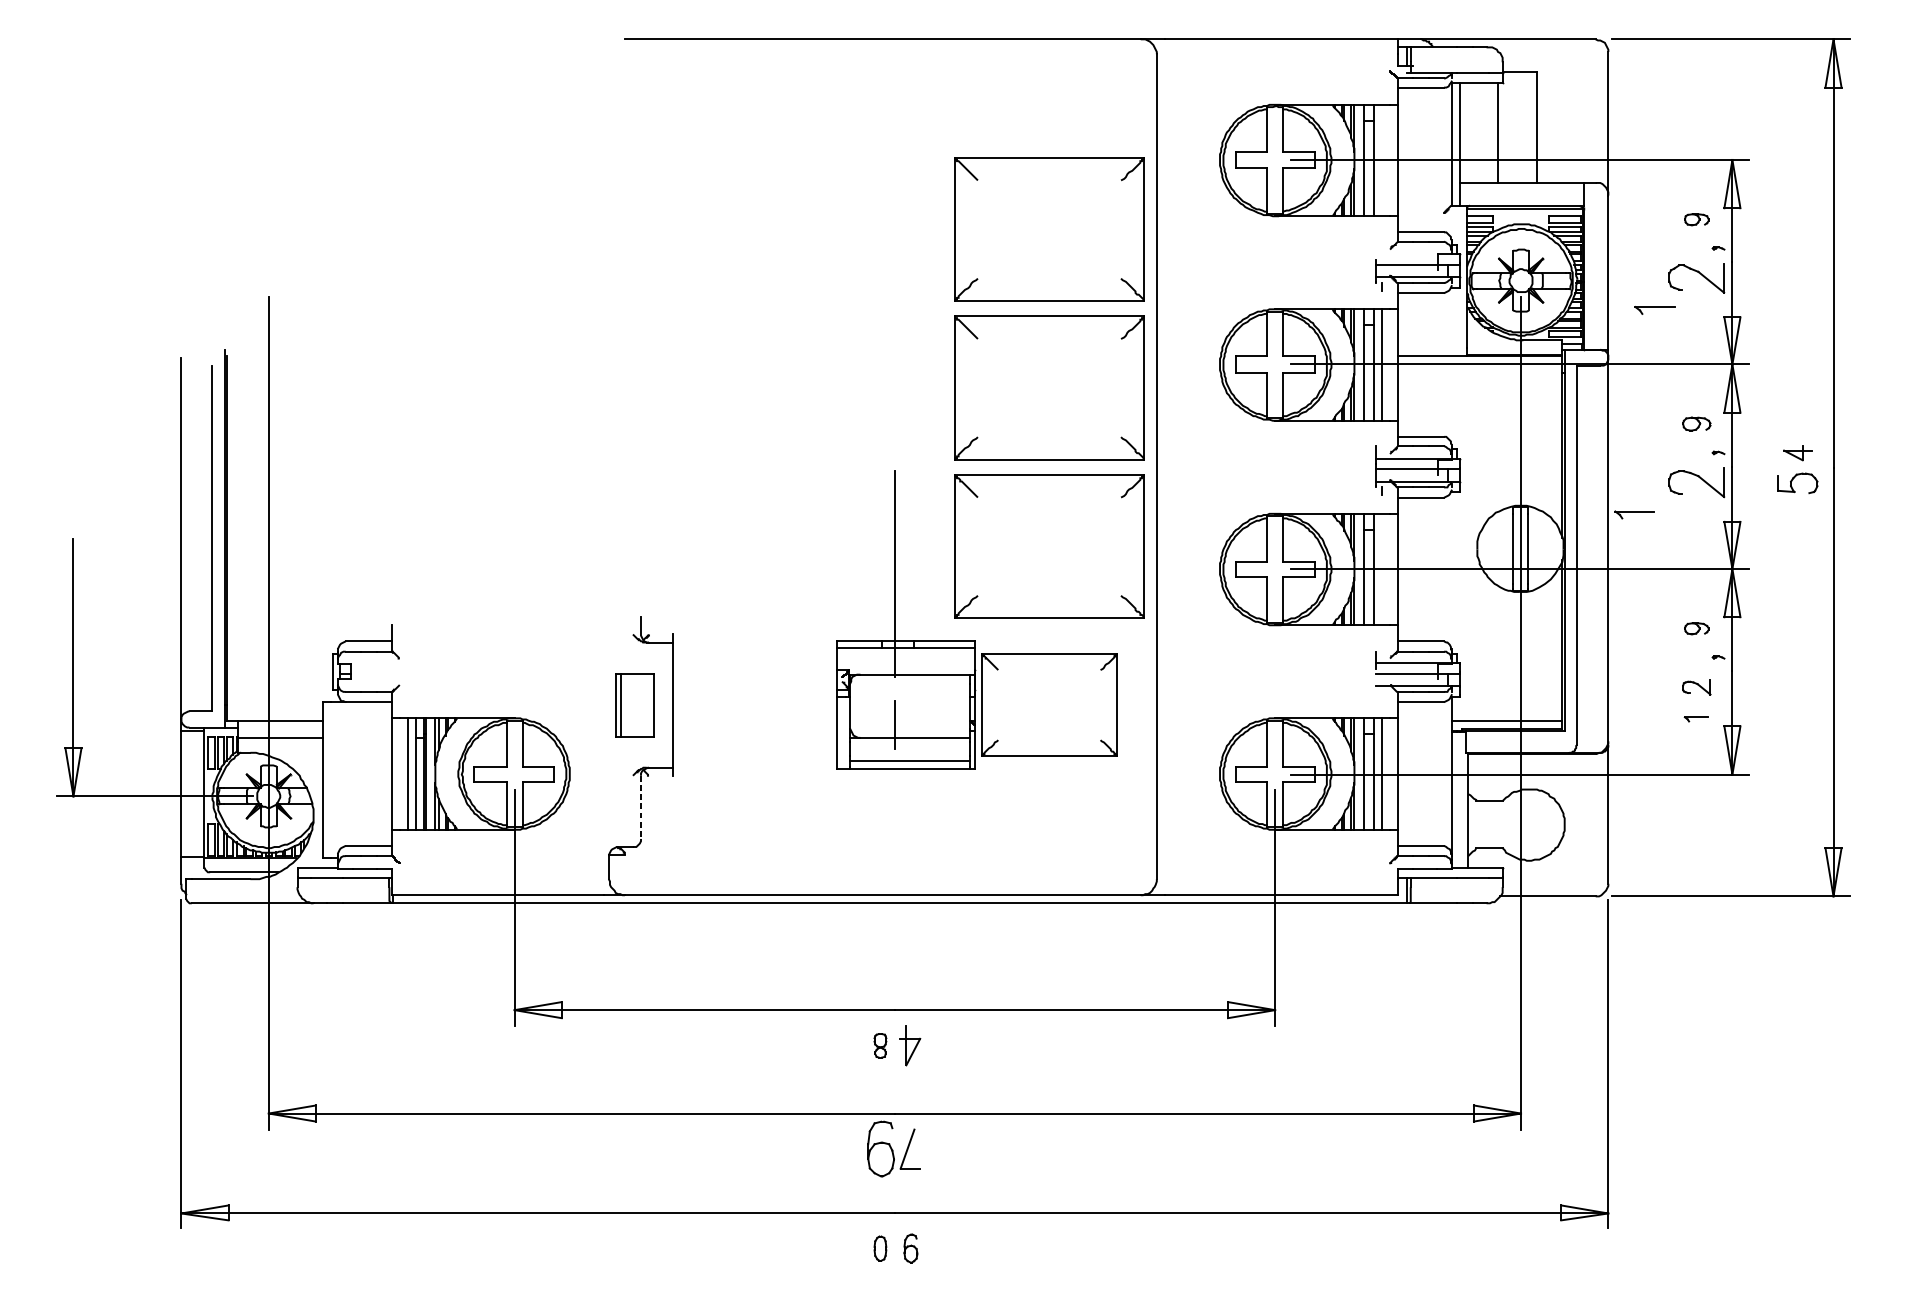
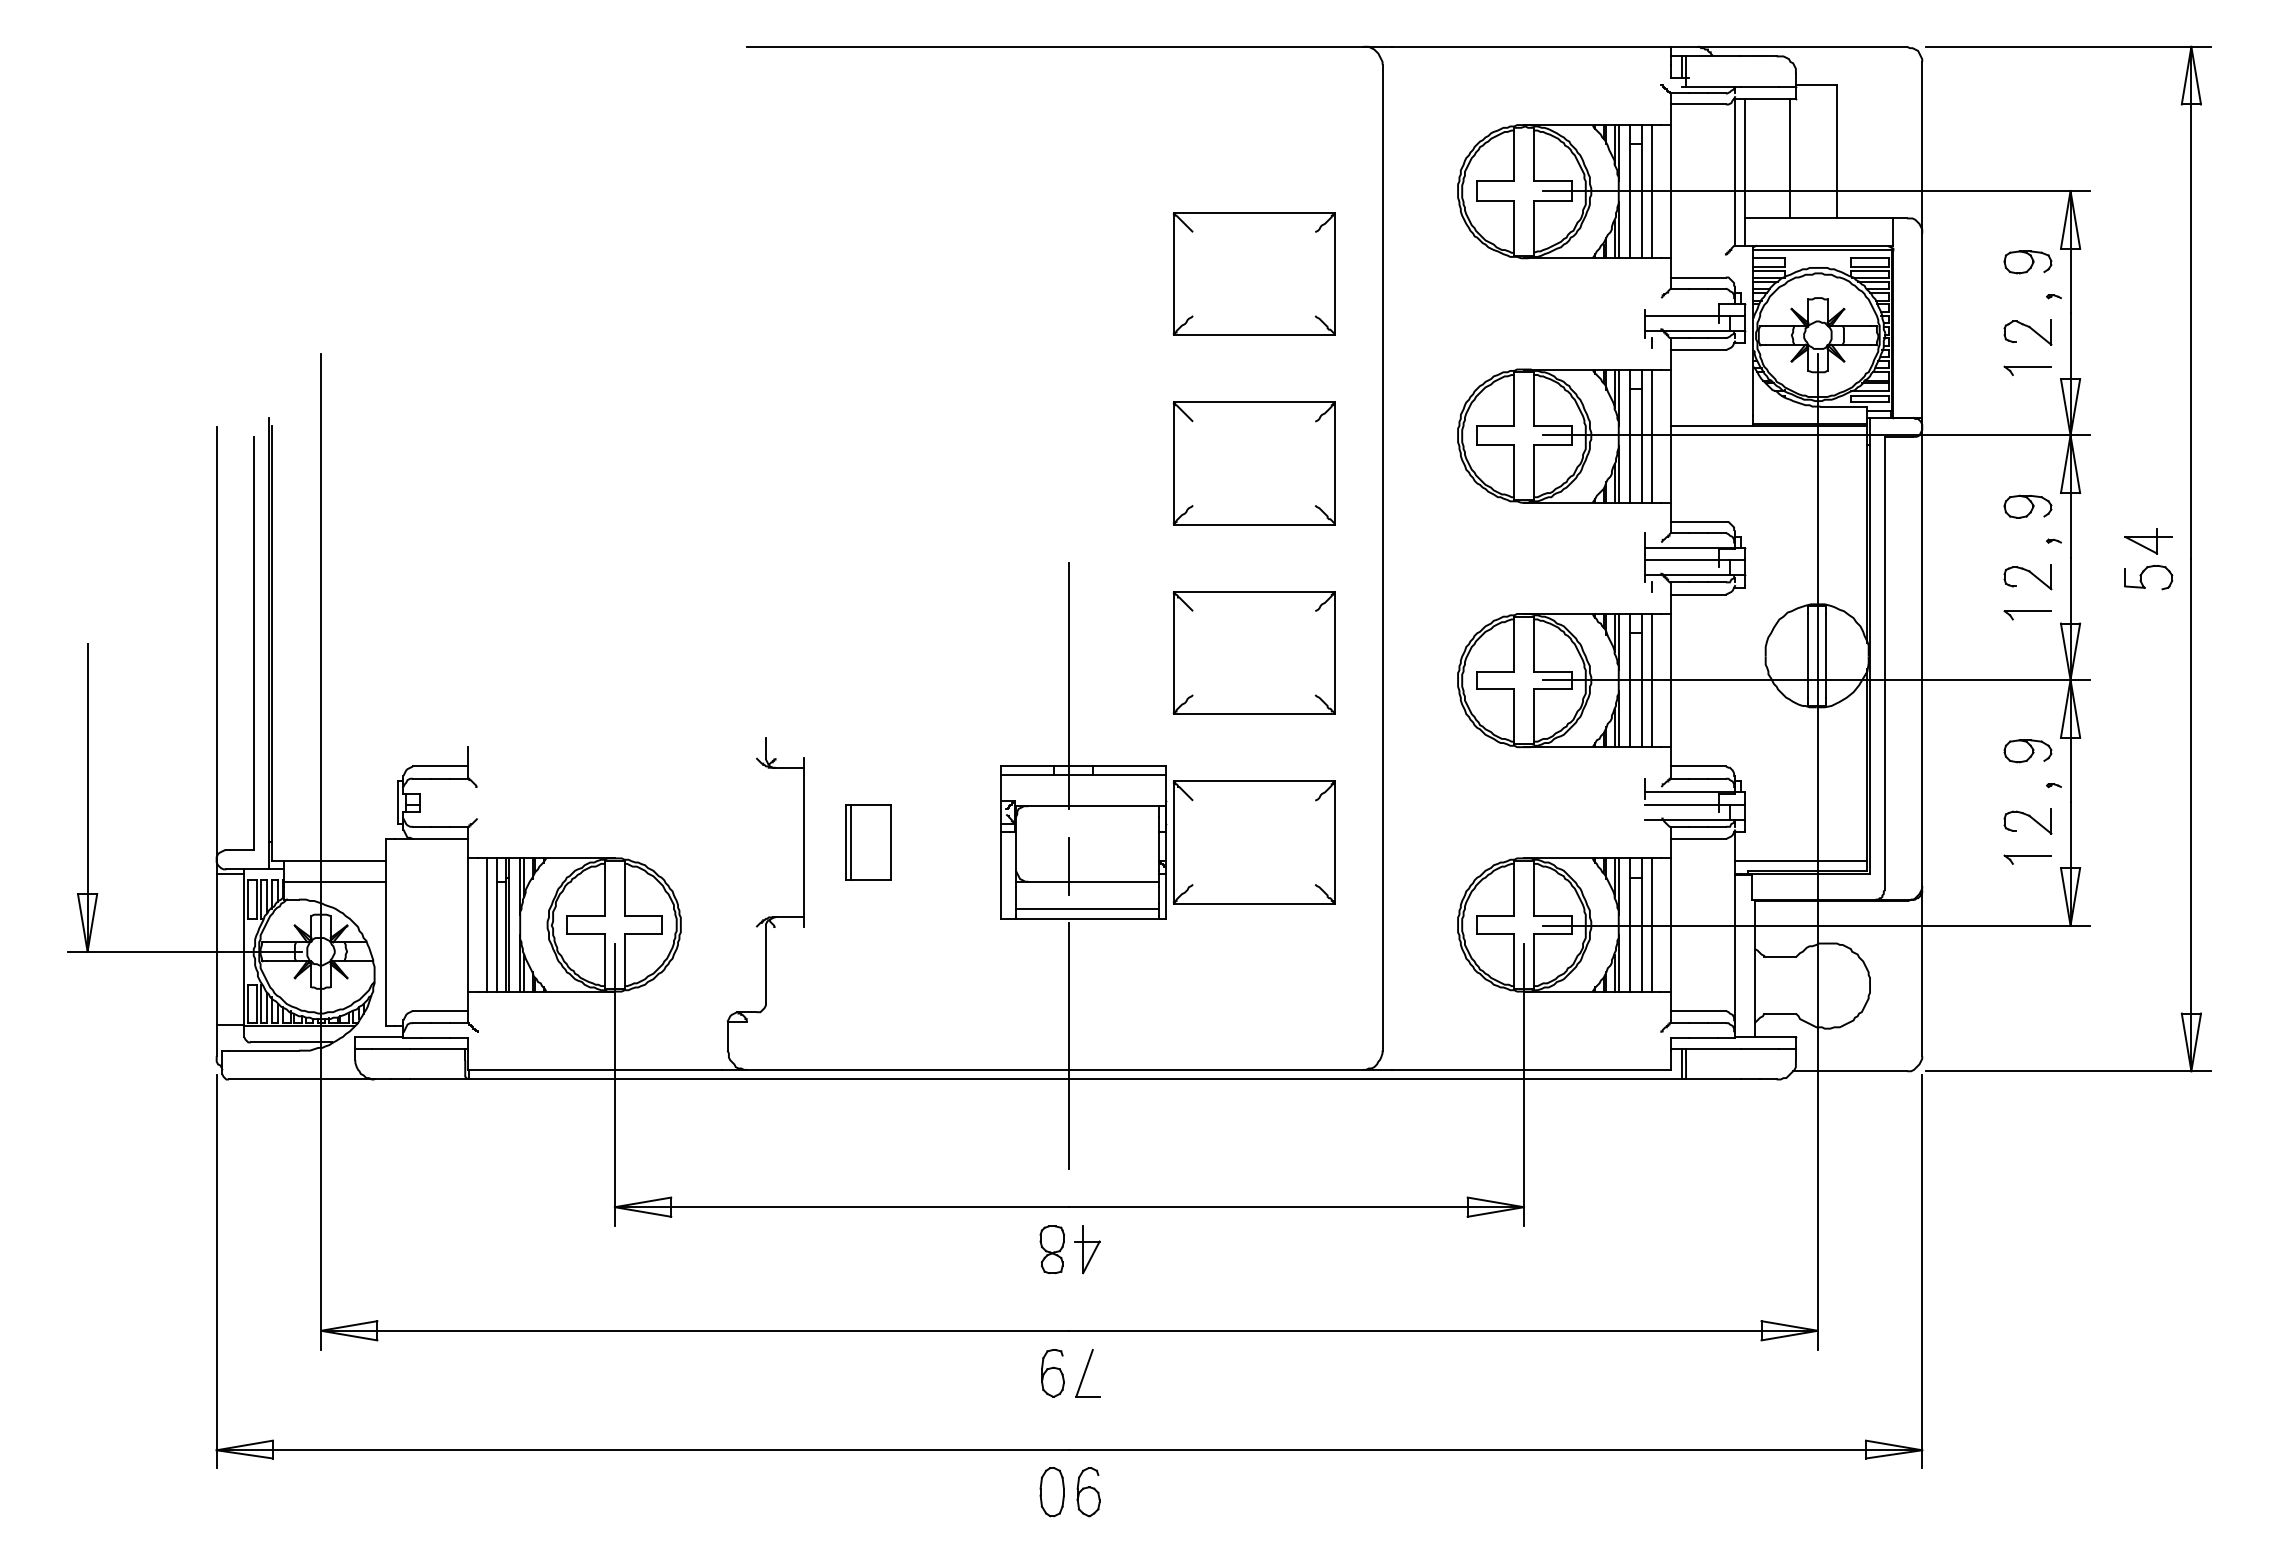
line: (1381, 160) -> (1651, 191), added
part: (1696, 219) -> (2027, 262), size x1.67
part: (1048, 229) -> (1253, 273), size x0.71
part: (1696, 278) -> (2027, 332), size x0.71
part: (1654, 310) -> (2027, 370), moved
part: (1048, 387) -> (1253, 463), size x0.71
part: (1696, 423) -> (2027, 506), size x1.43
part: (1797, 453) -> (2148, 541), size x1.43
part: (1696, 483) -> (2027, 577), size x0.71
part: (1634, 515) -> (2027, 615), moved
part: (1048, 546) -> (1253, 652), size x0.71
line: (1381, 569) -> (1651, 680), added
part: (1696, 628) -> (2027, 751), size x1.67
part: (1696, 687) -> (2027, 821), size x1.43
part: (635, 705) -> (868, 842), moved
part: (1696, 719) -> (2027, 859), size x1.67
line: (640, 807) -> (765, 964), dashed -> solid
line: (894, 874) -> (1069, 1045), added
part: (879, 1045) -> (1051, 1249), size x1.67
part: (880, 1149) -> (1052, 1373), size x0.71
part: (879, 1248) -> (1051, 1492), size x1.67
part: (910, 1248) -> (1088, 1492), size x1.43

